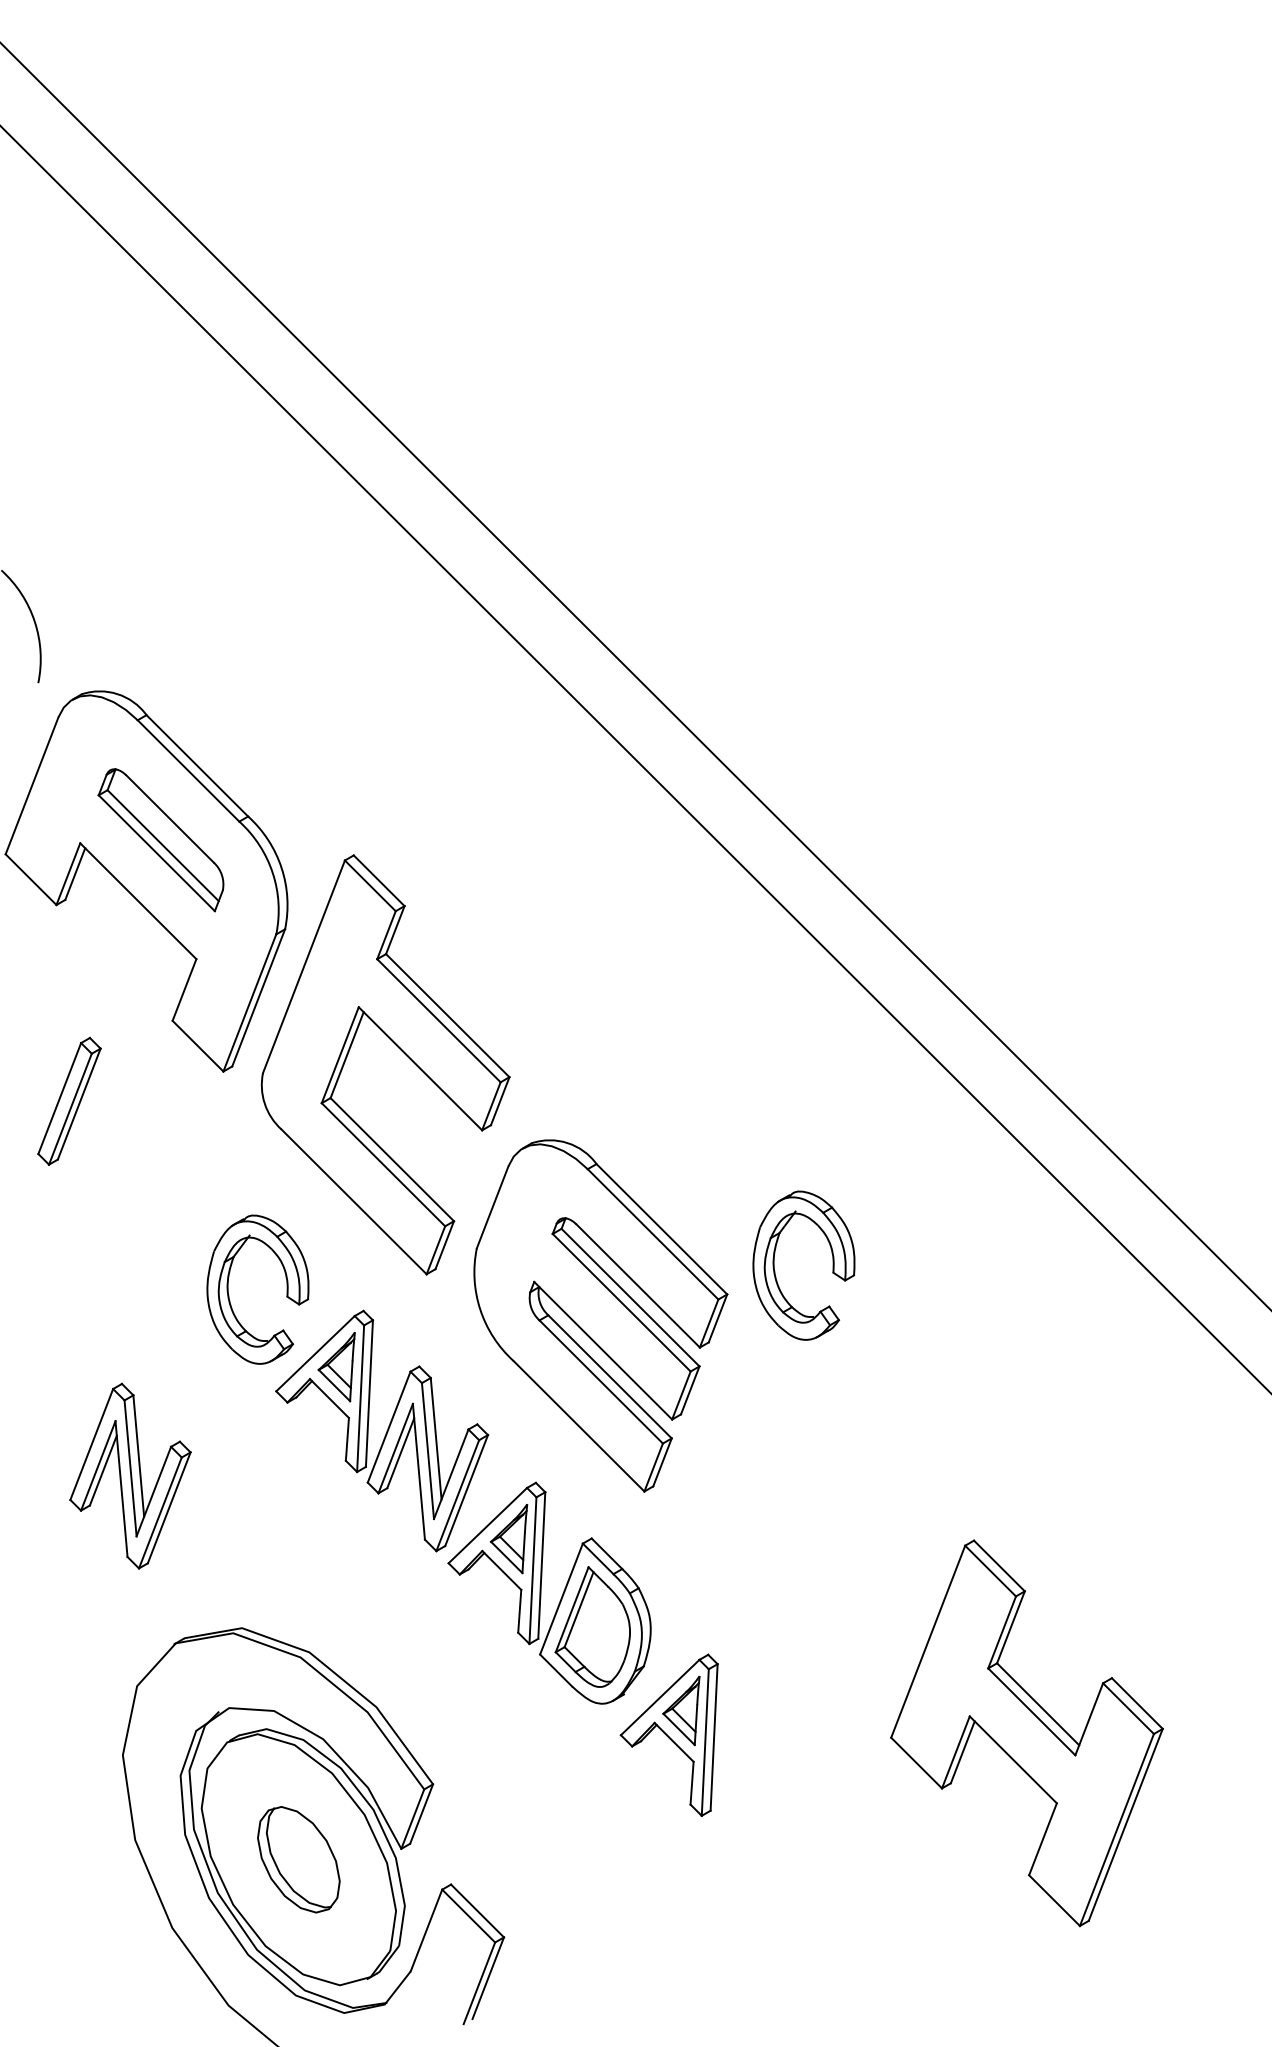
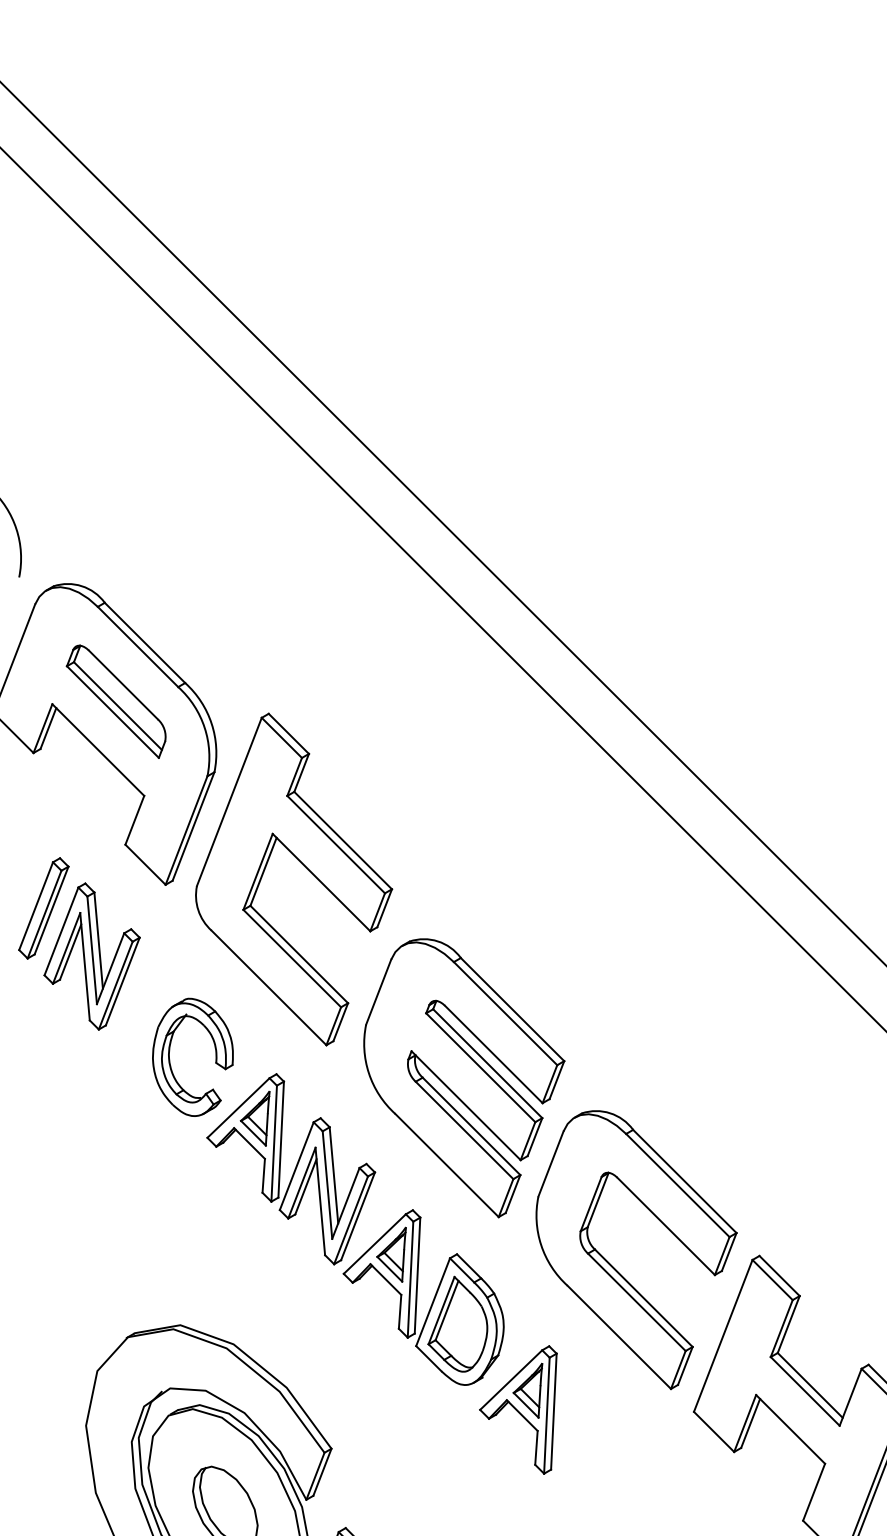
part: (775, 1271) -> (602, 1043), removed
part: (130, 1475) -> (92, 955), moved
part: (792, 1557) -> (615, 1269), added

